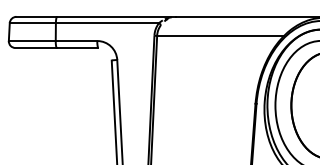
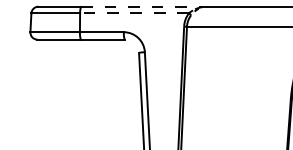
line: (116, 16) -> (144, 6), solid -> dashed
line: (107, 23) -> (134, 13), solid -> dashed

